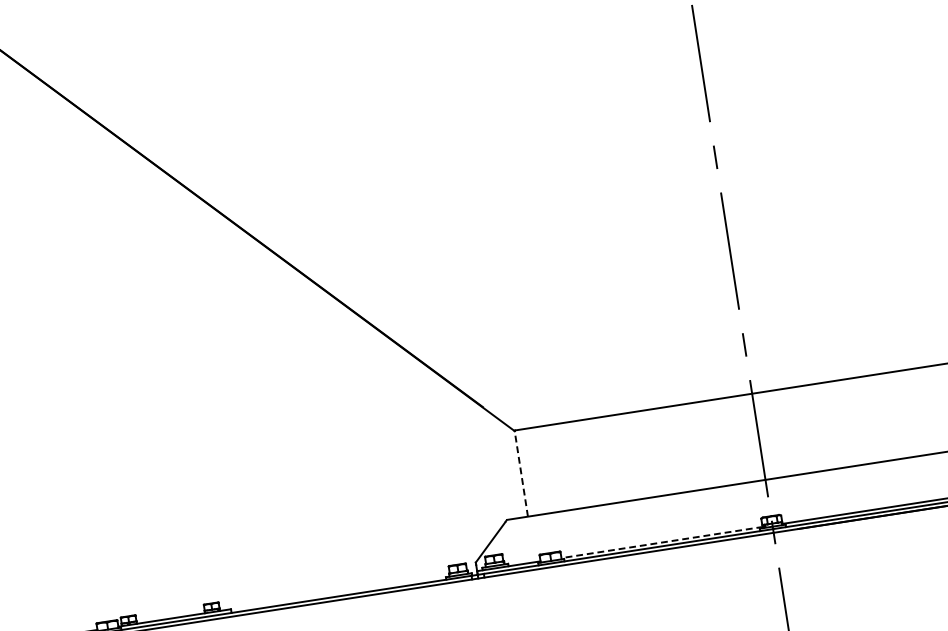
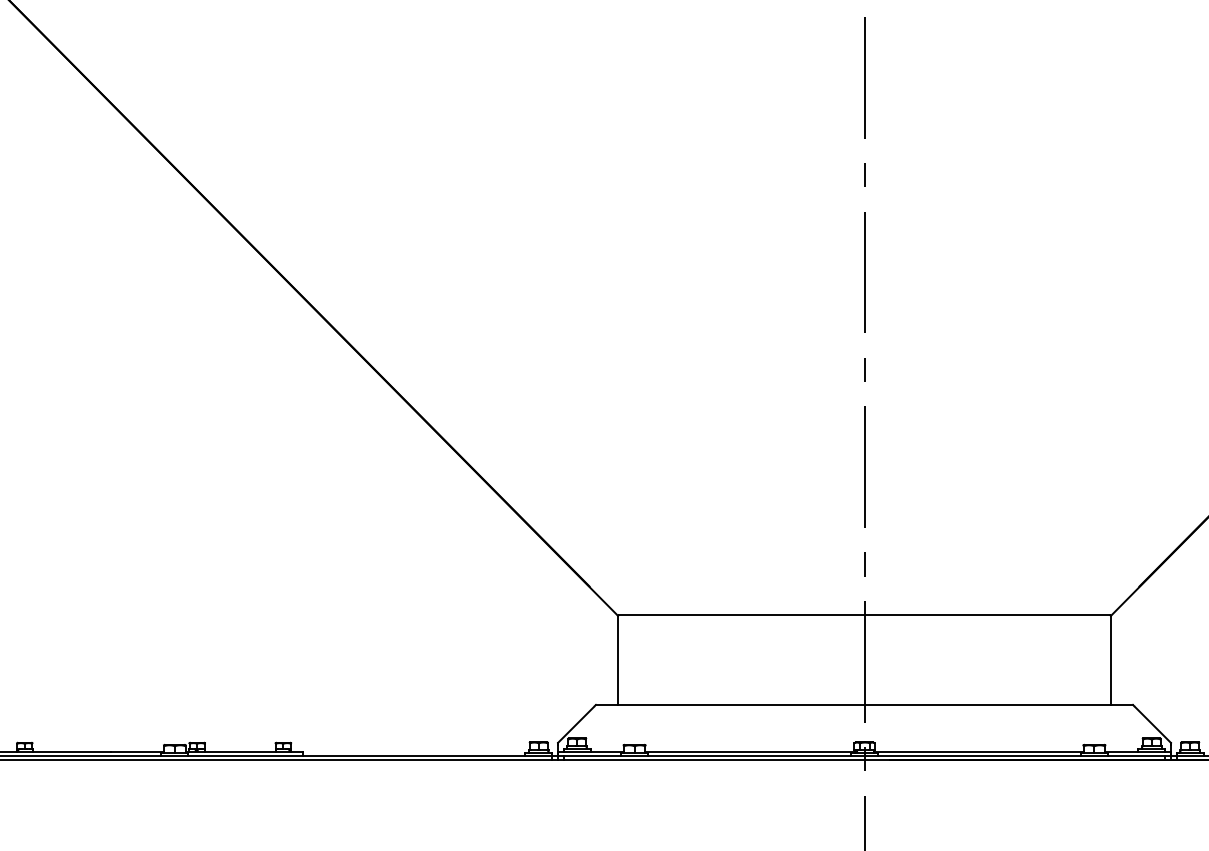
line: (521, 473) -> (618, 659), dashed -> solid
line: (662, 542) -> (750, 751), dashed -> solid

